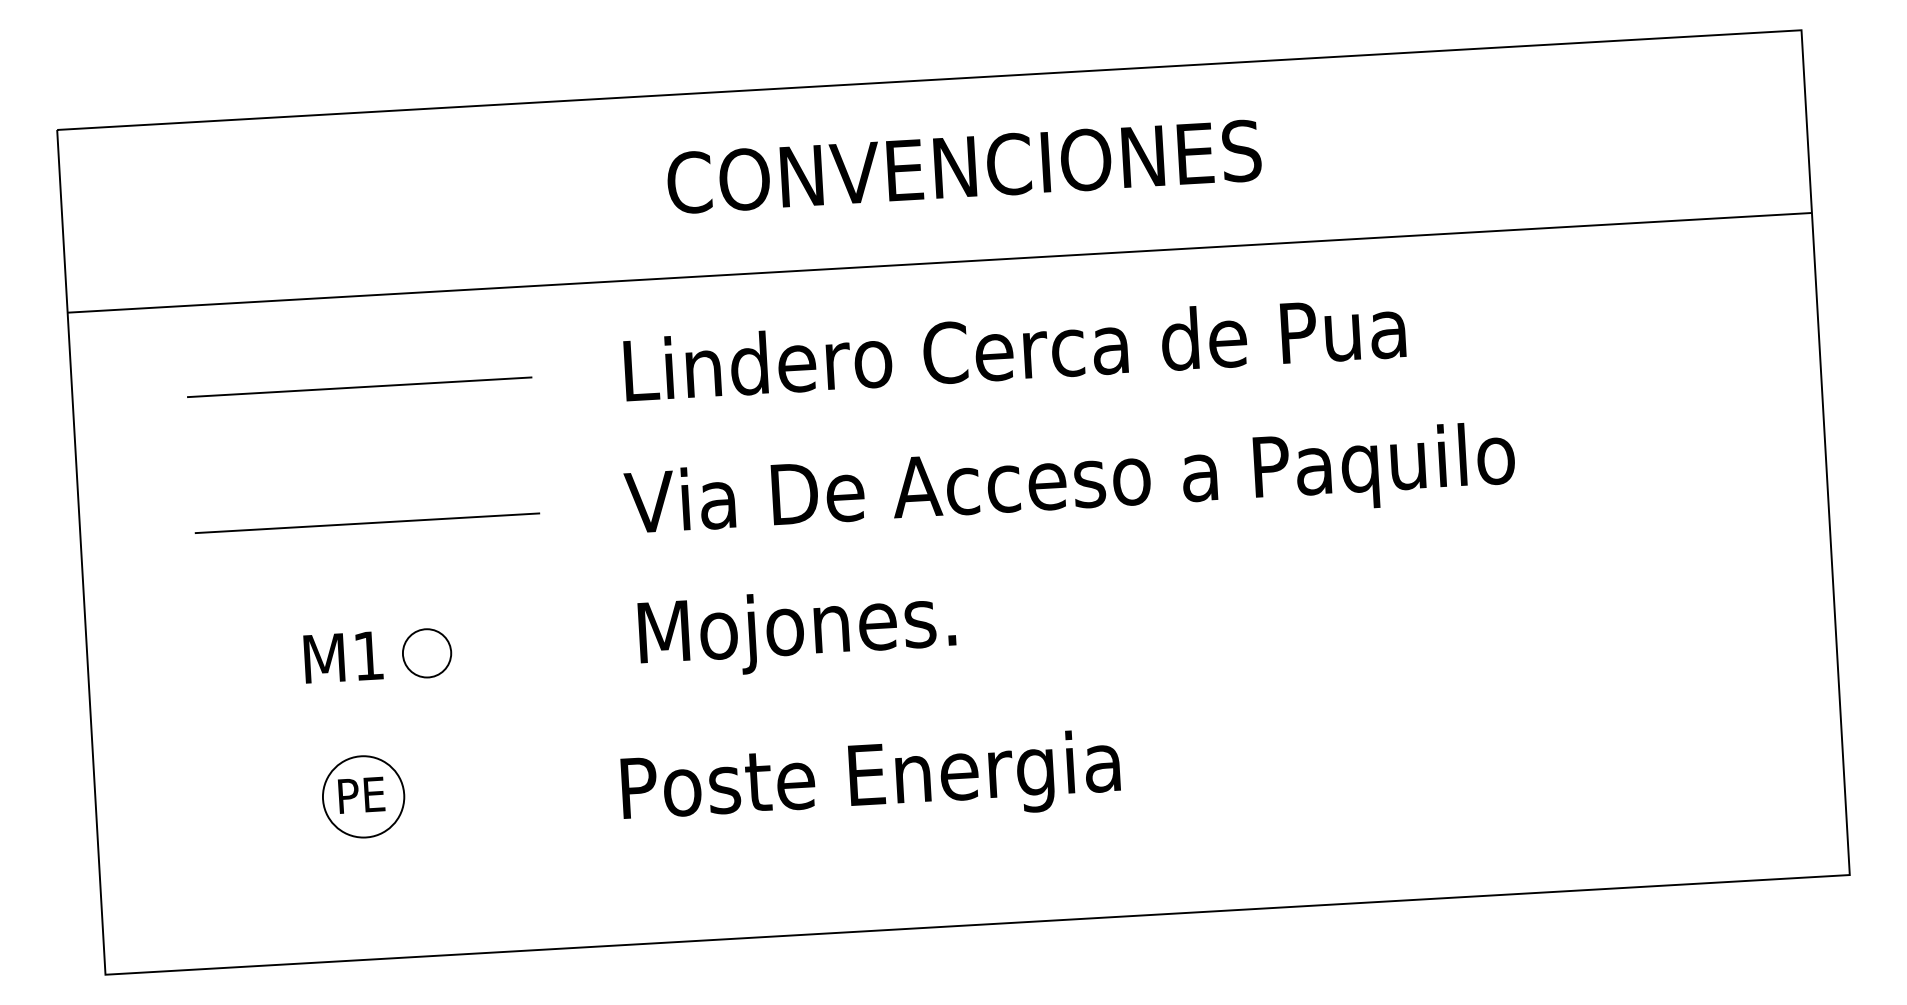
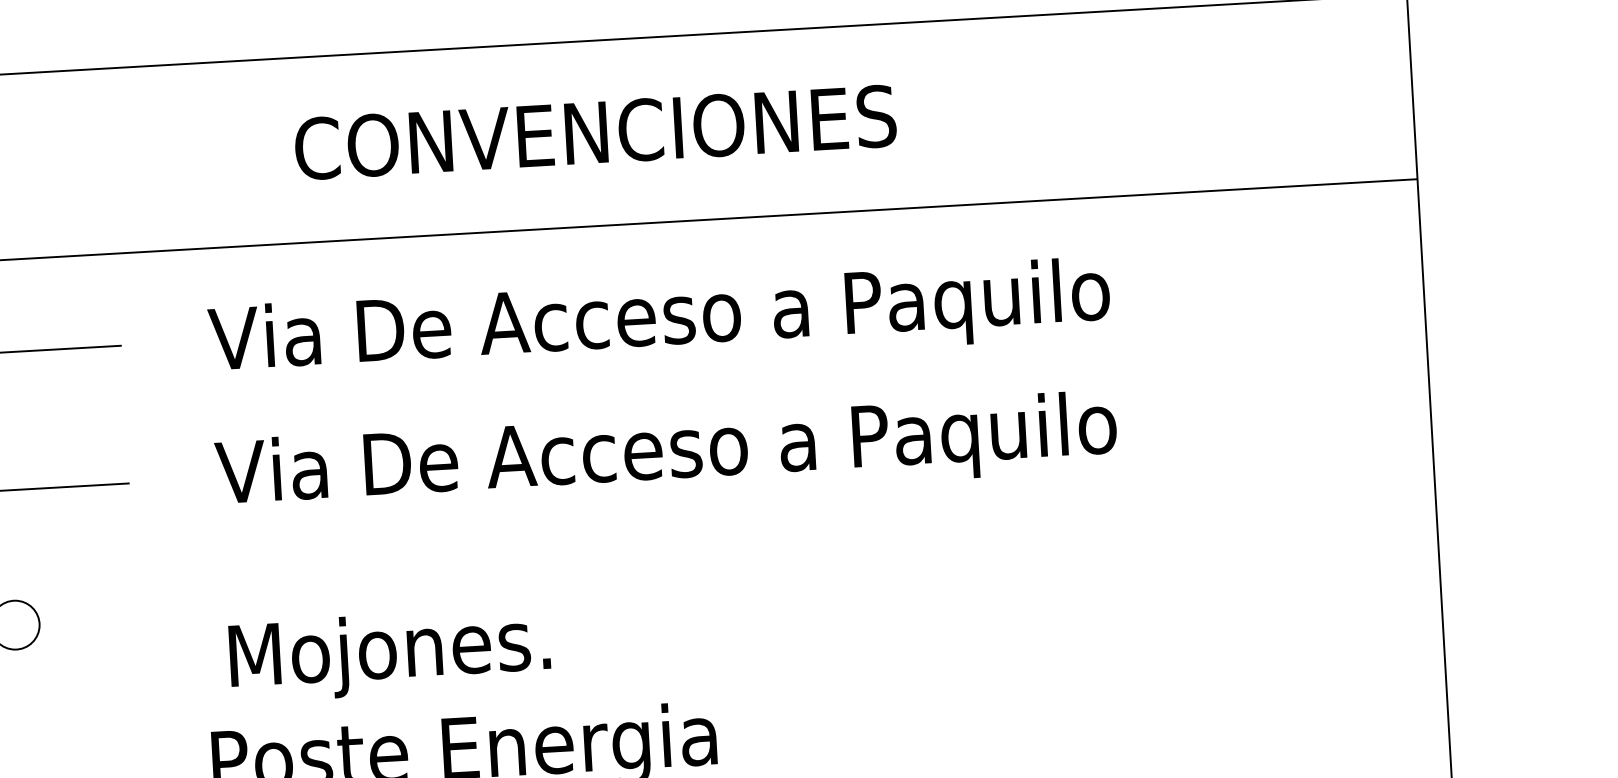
text: (964, 166) -> (595, 132), moved
text: (1062, 346) -> (658, 314), Lindero Cerca de Pua -> Via De Acceso a Paquilo
text: (796, 634) -> (389, 657), moved

